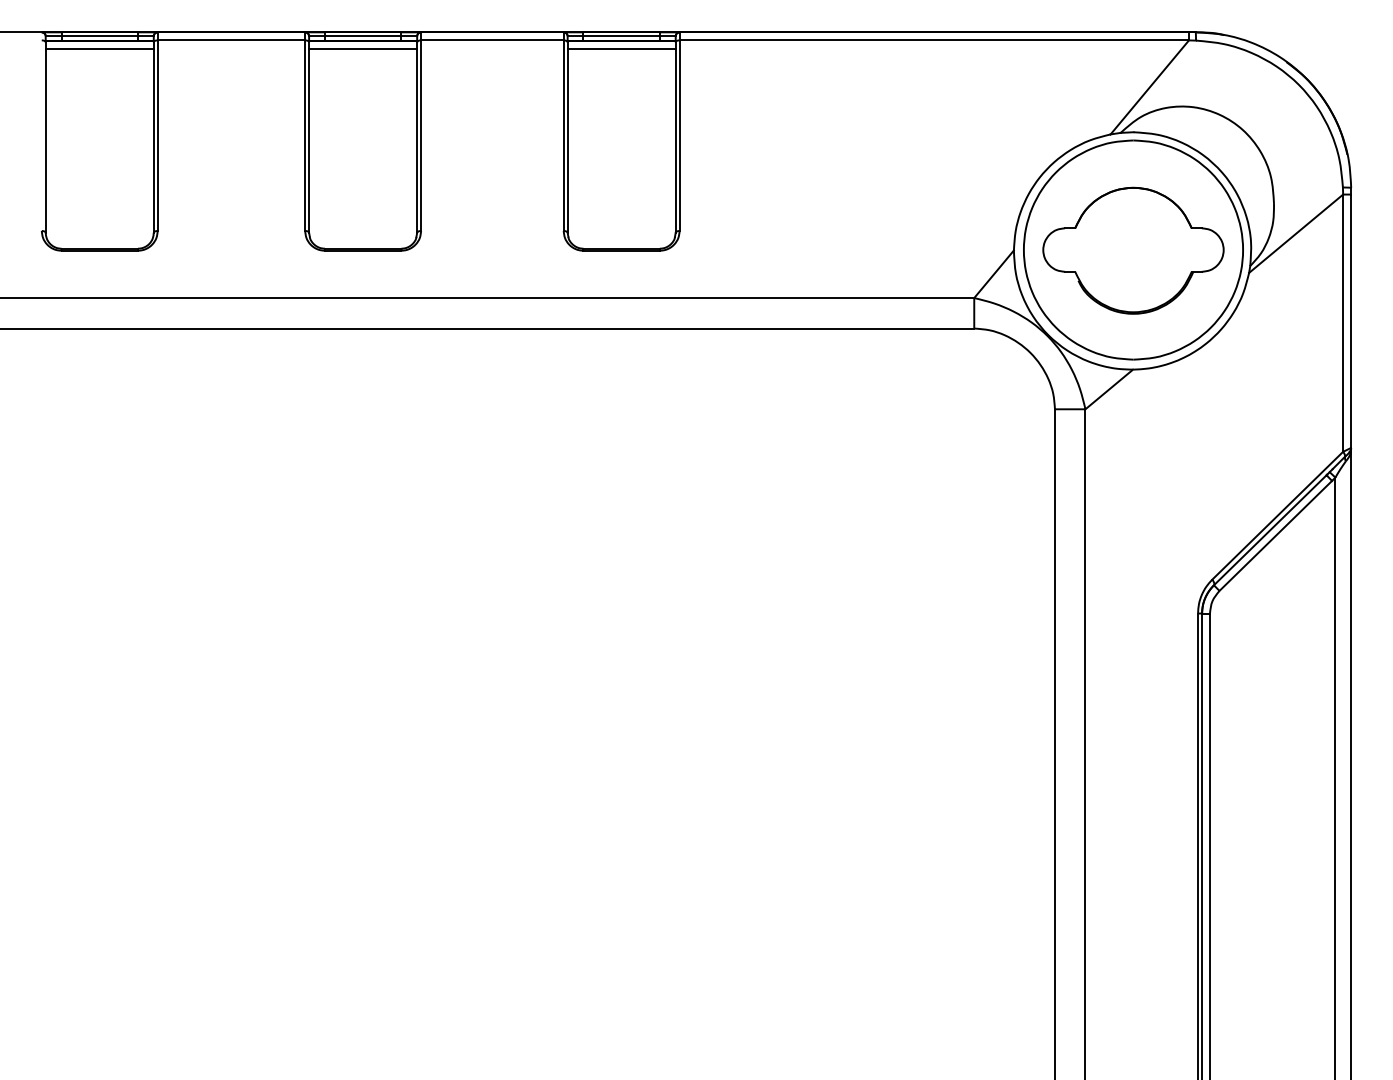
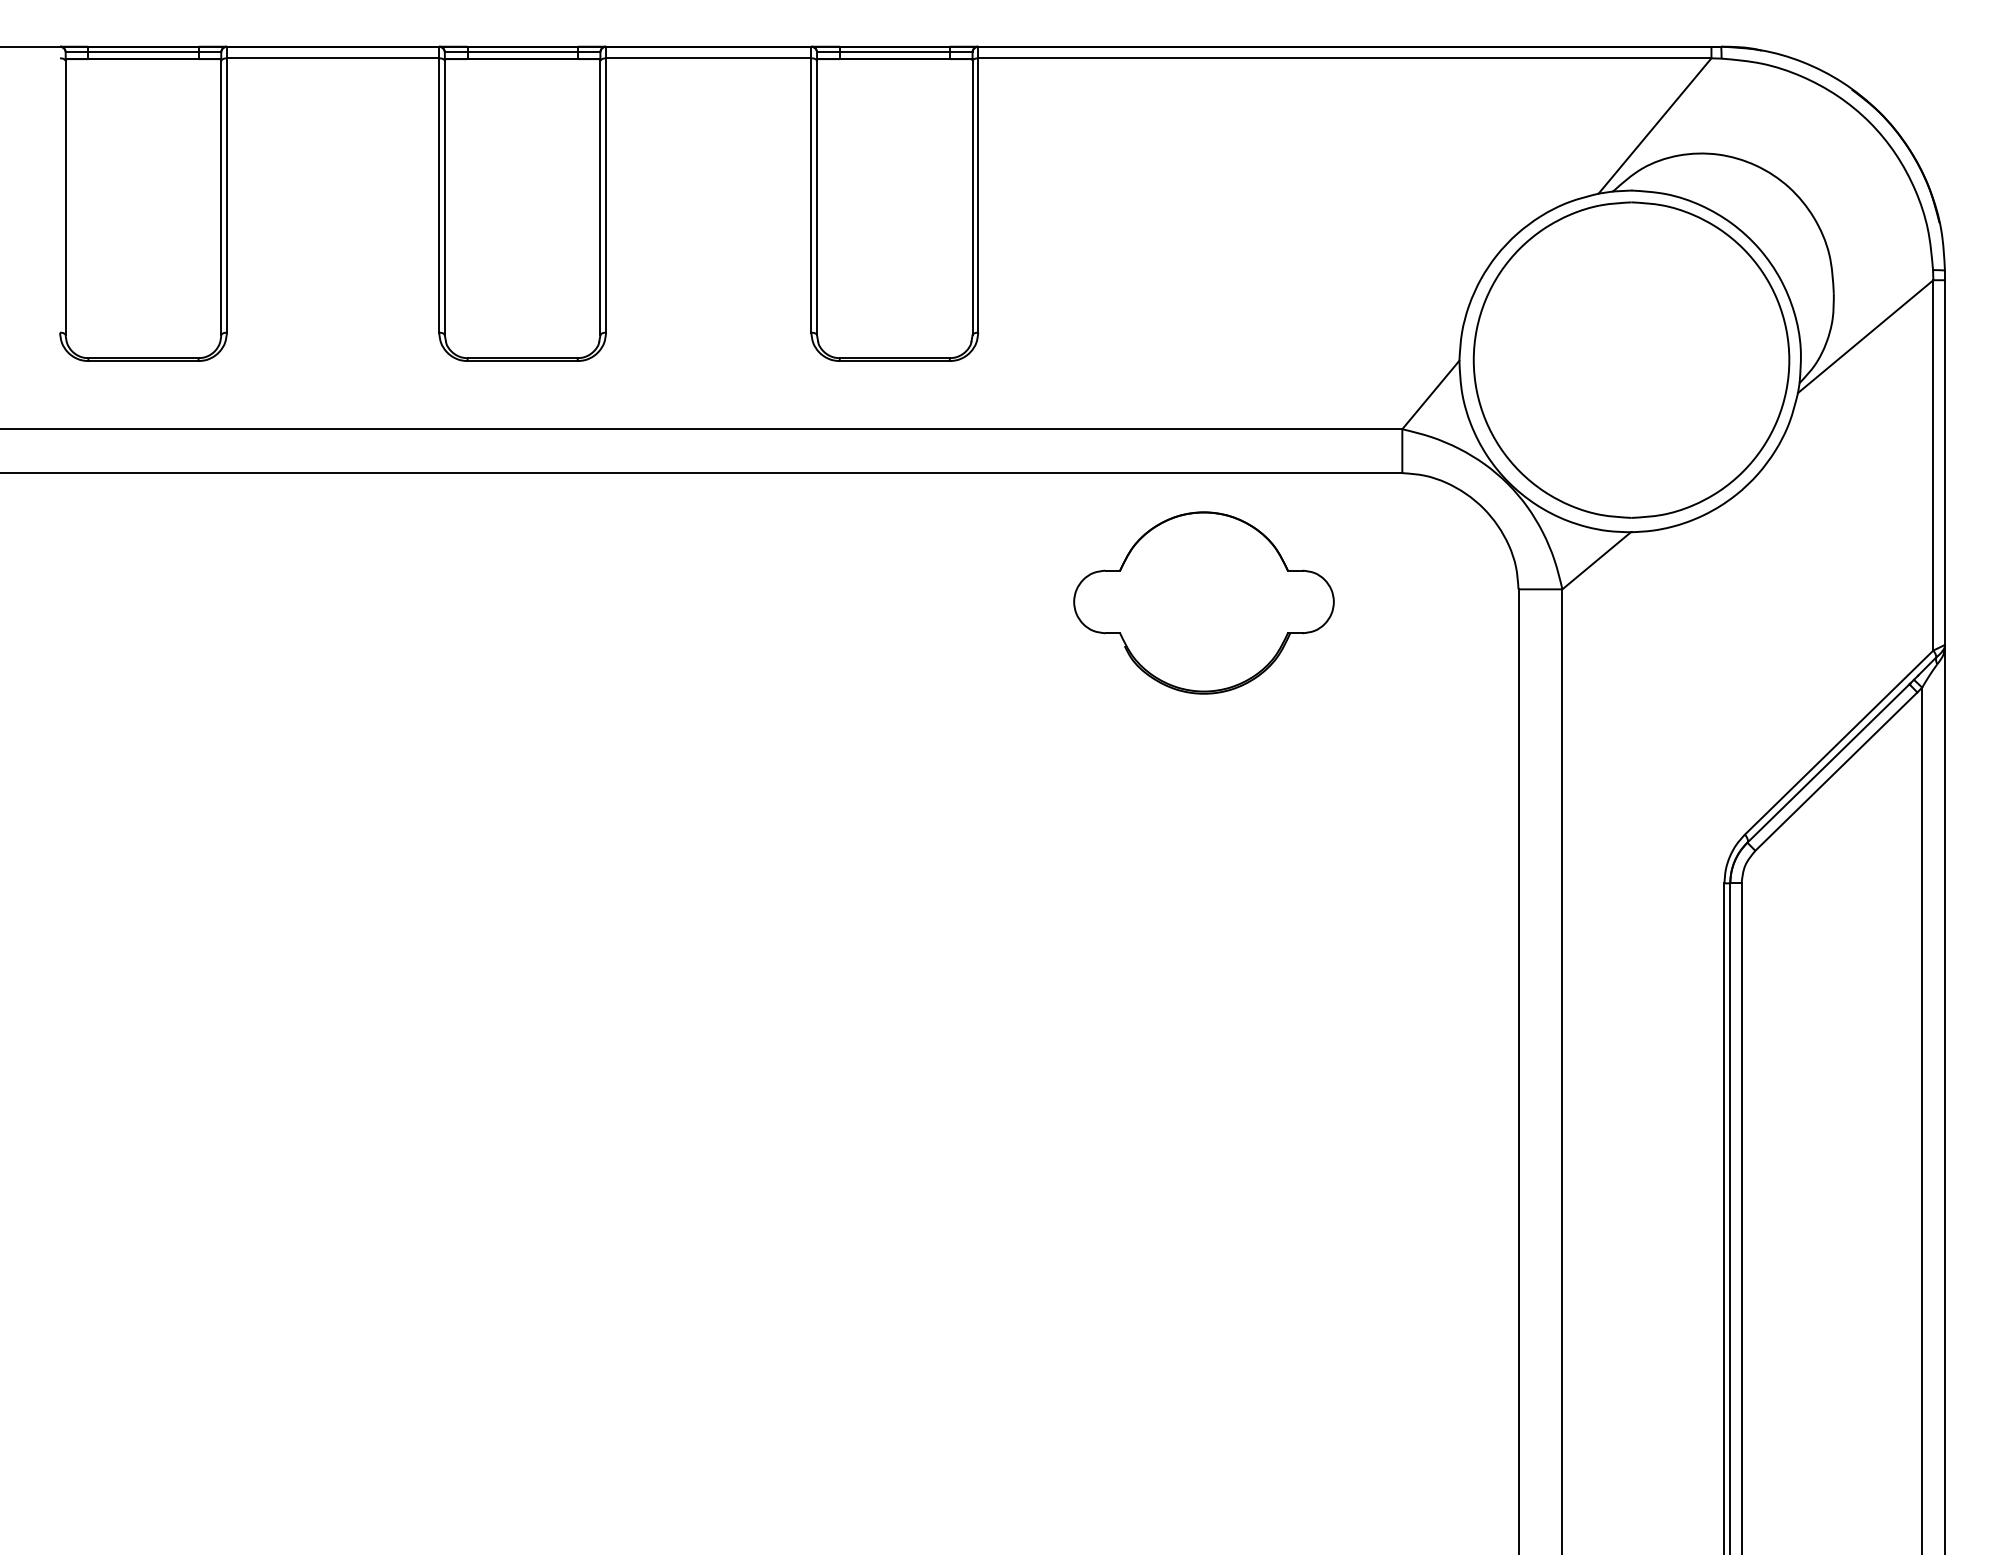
line: (99, 49) -> (143, 71), removed
line: (363, 49) -> (523, 71), removed
line: (621, 49) -> (894, 71), removed
part: (1133, 250) -> (1204, 602), moved

